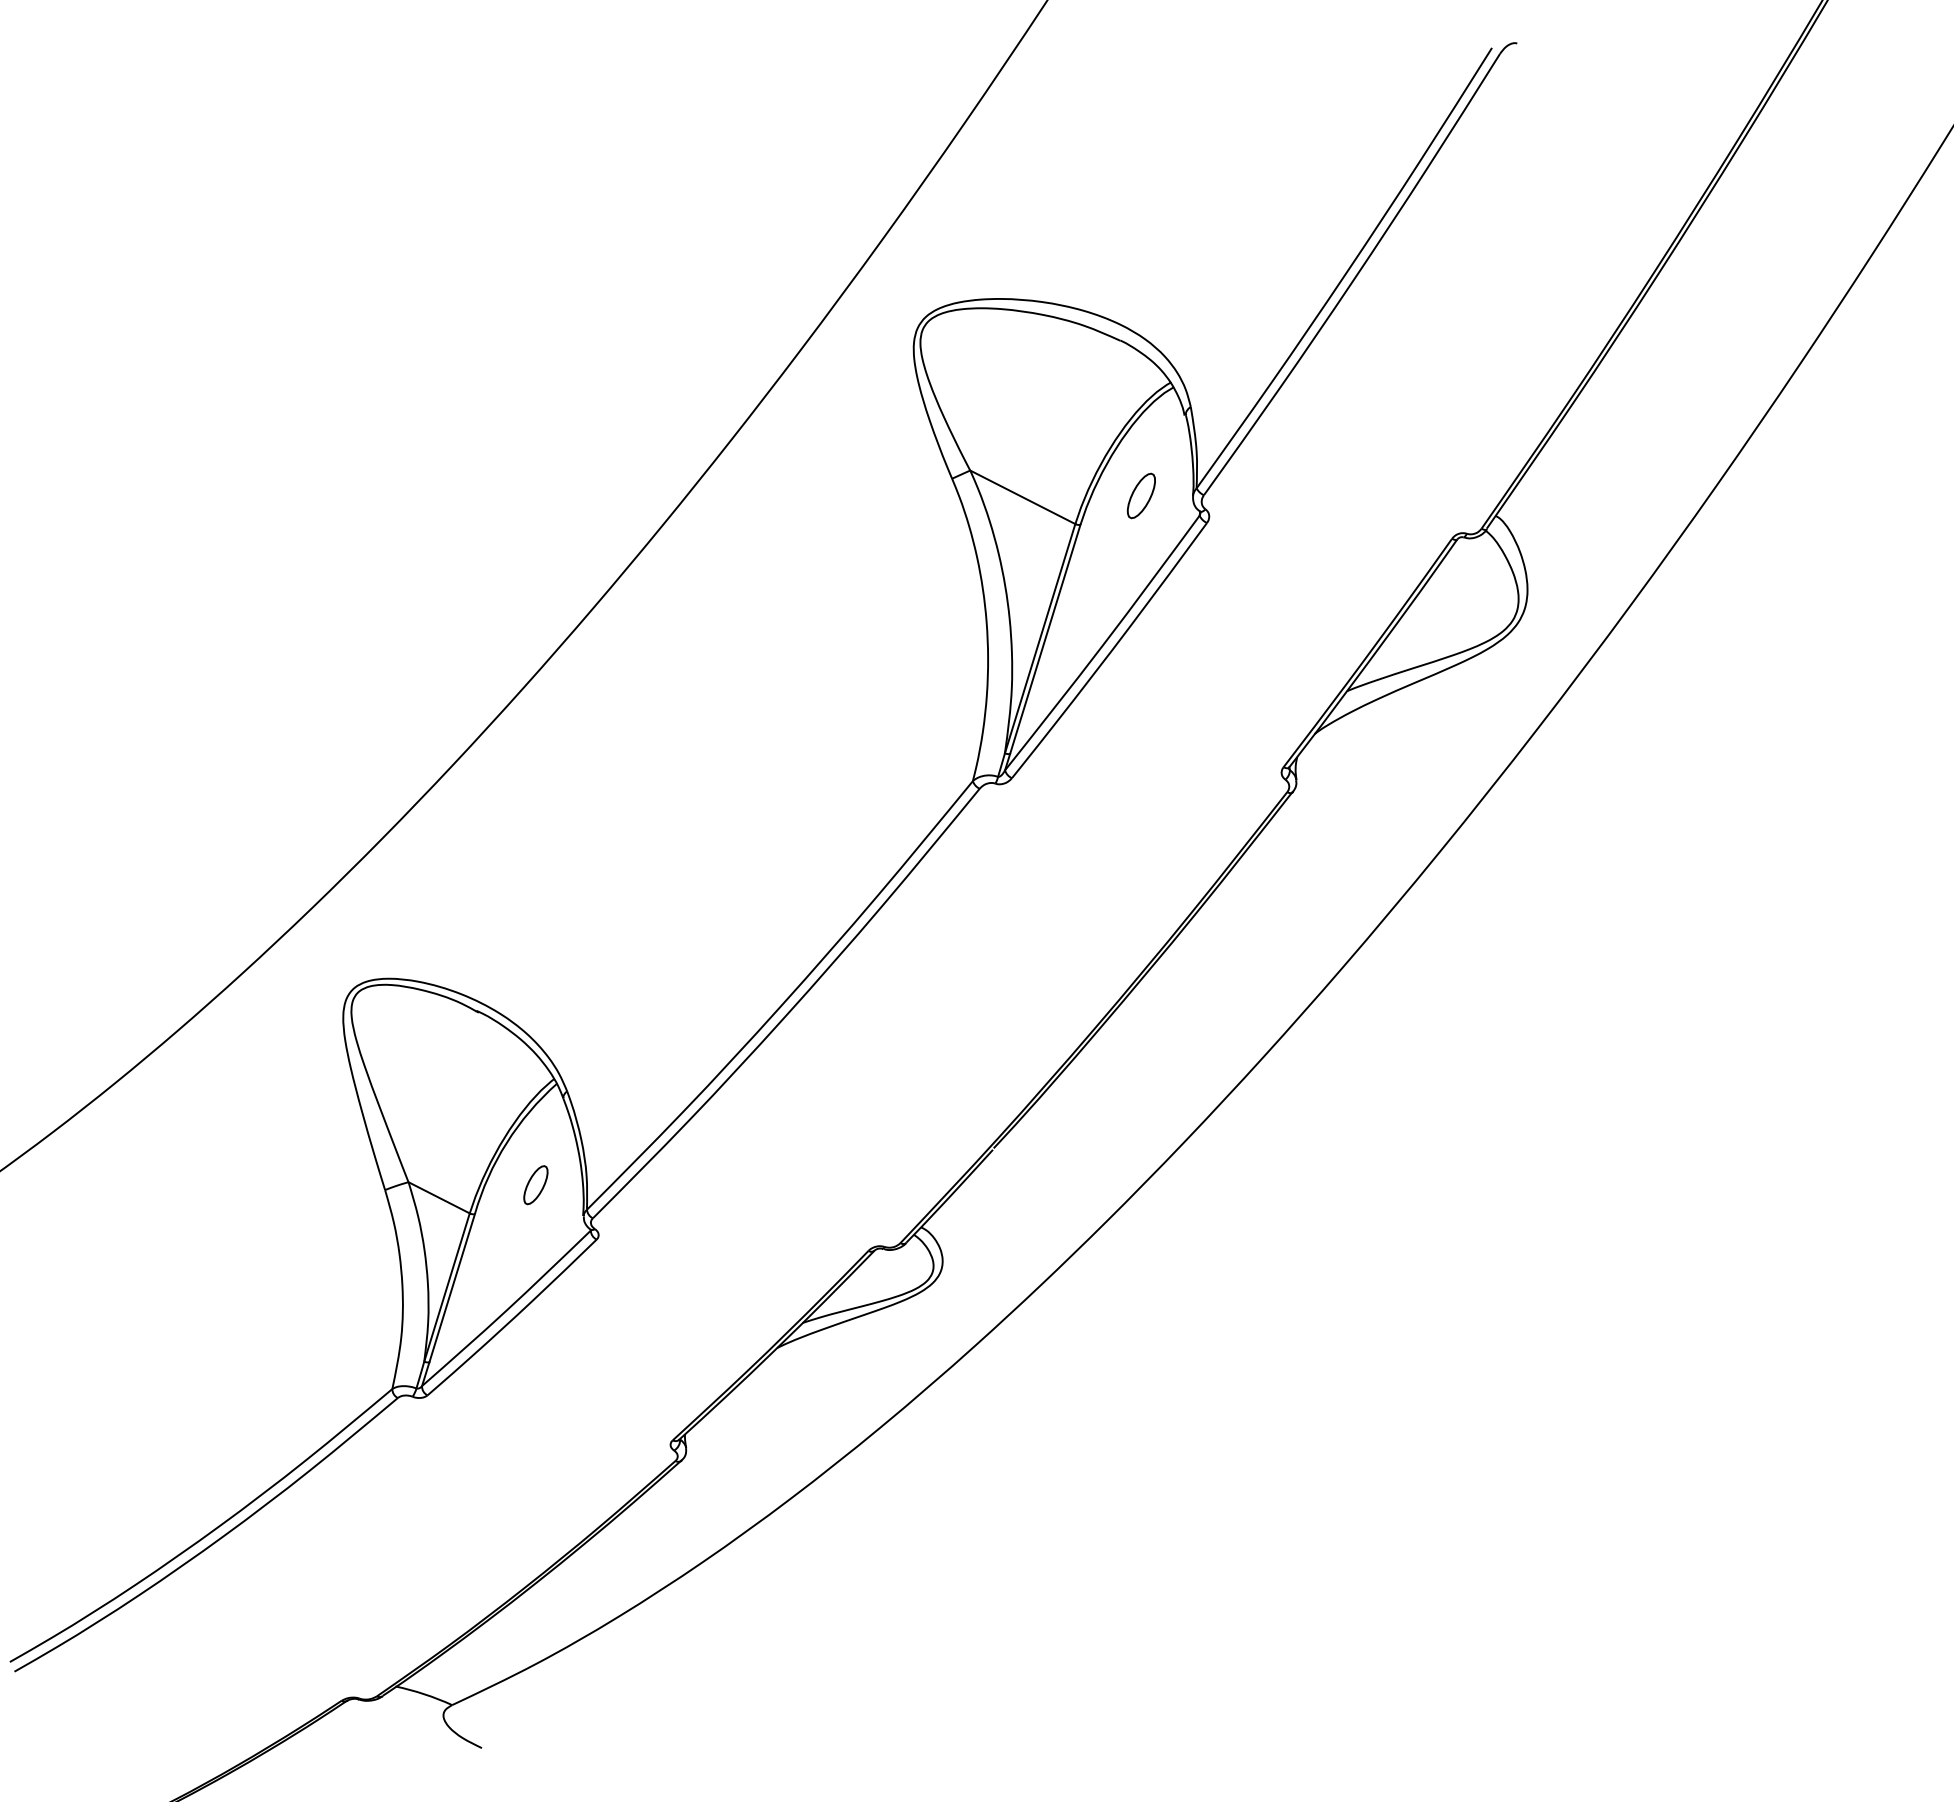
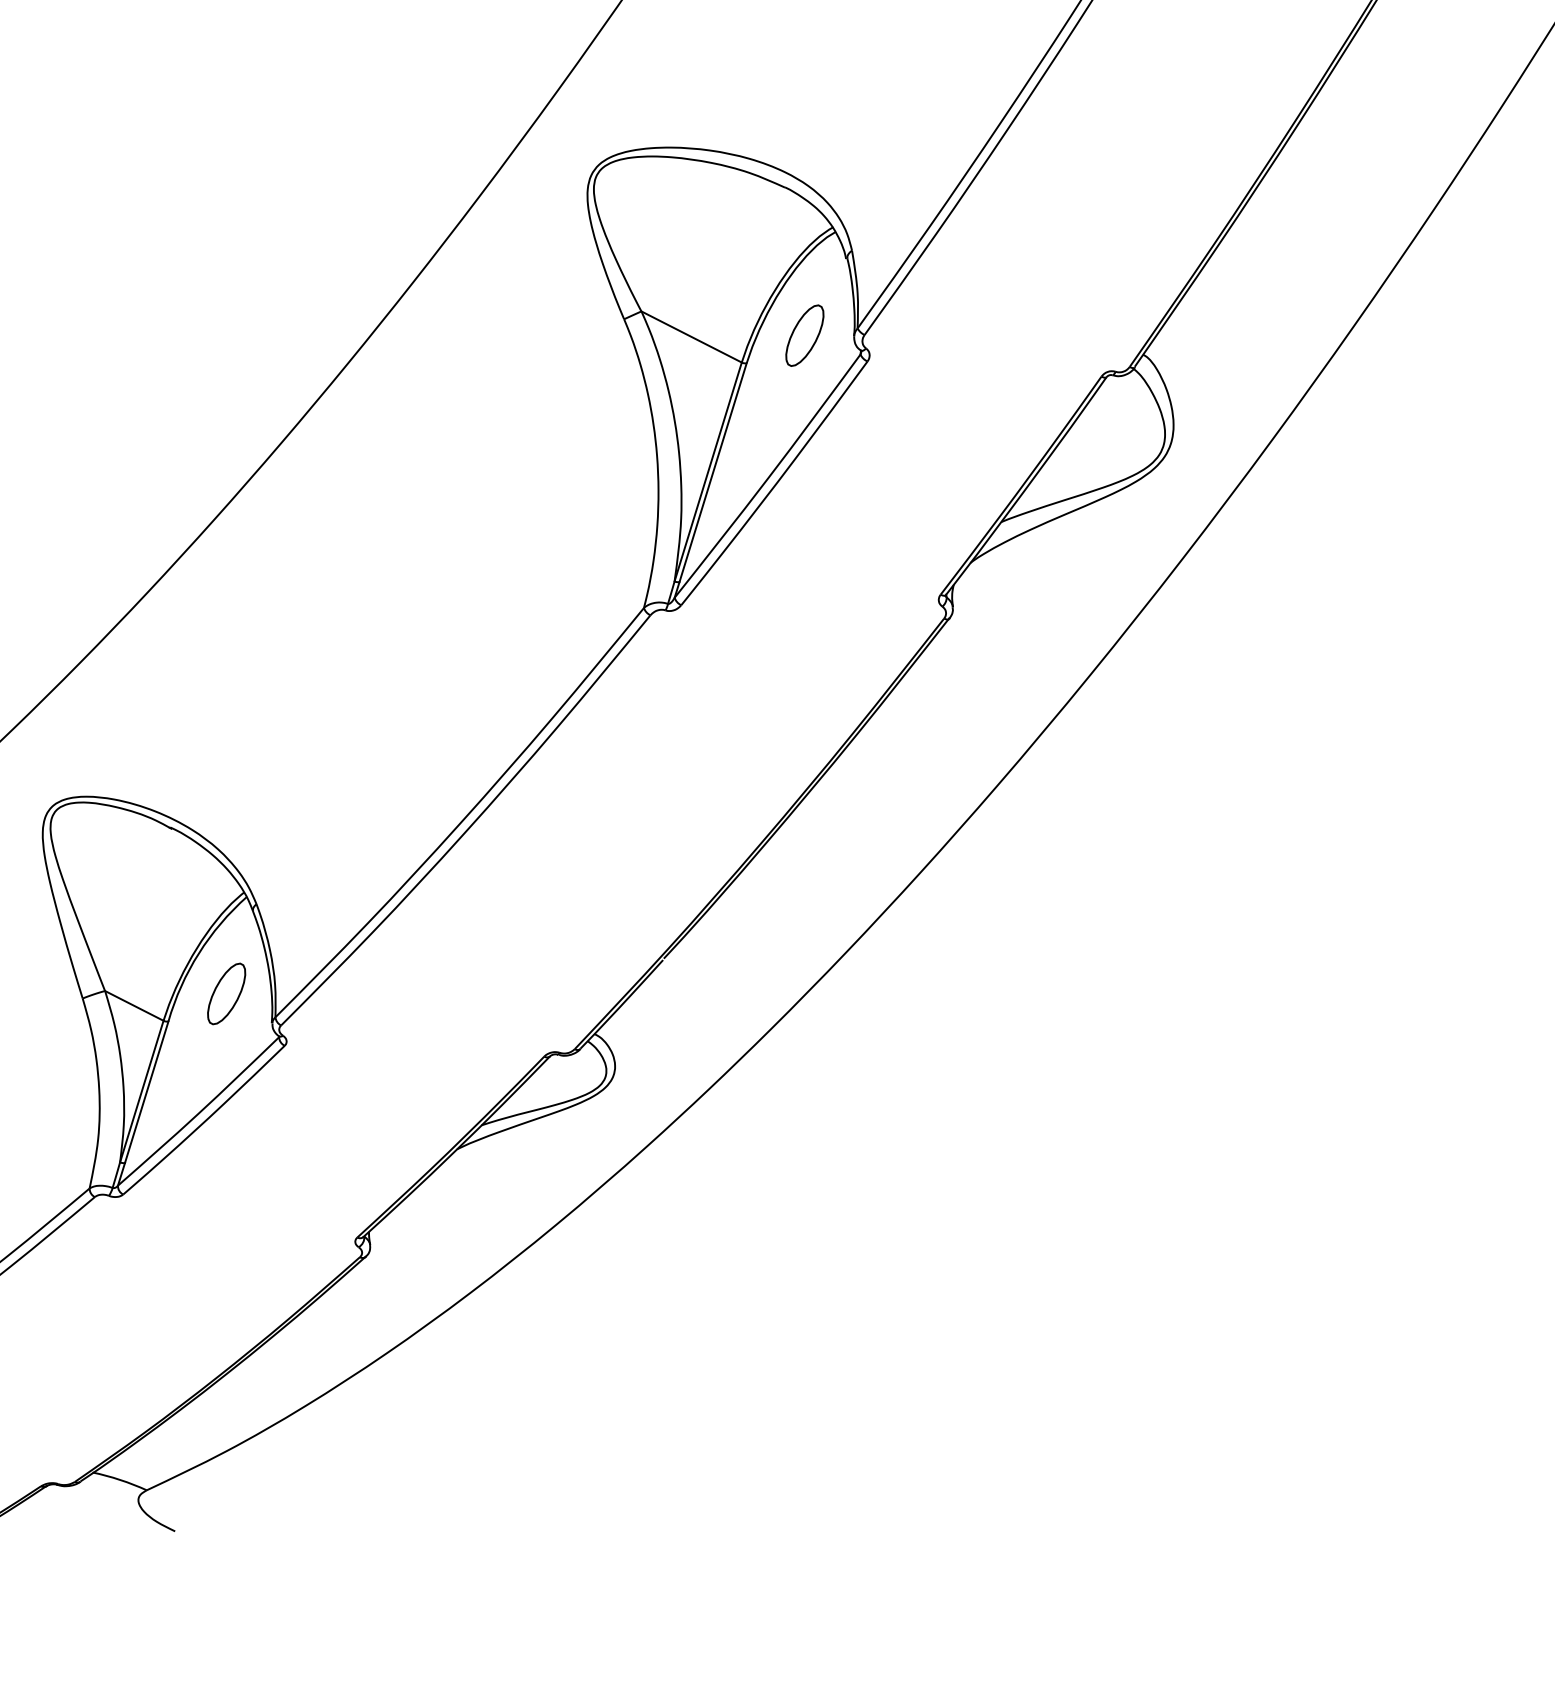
part: (1141, 495) -> (804, 335), size x1.43
part: (535, 1184) -> (226, 993), size x1.67

